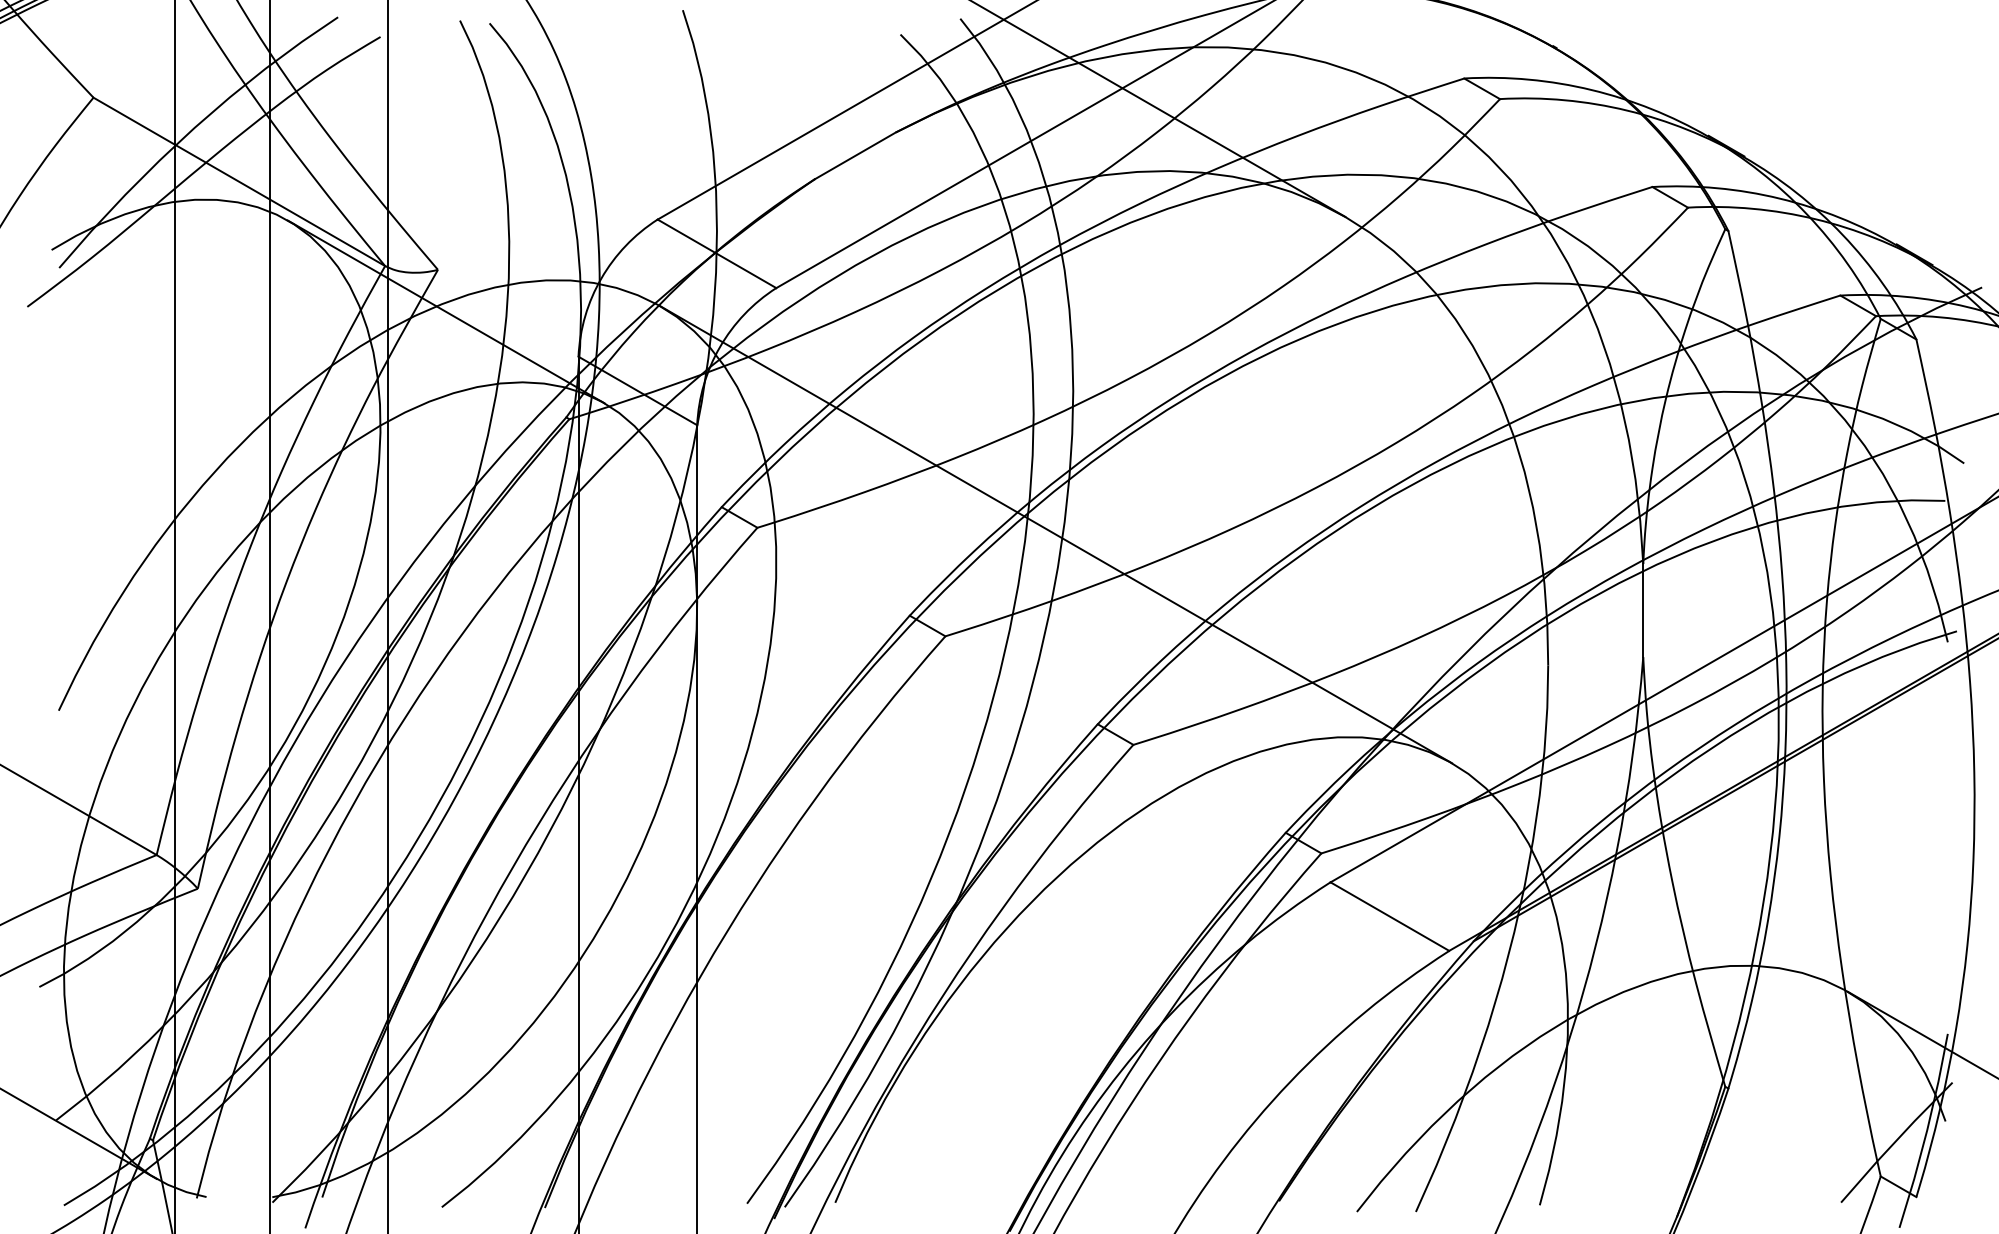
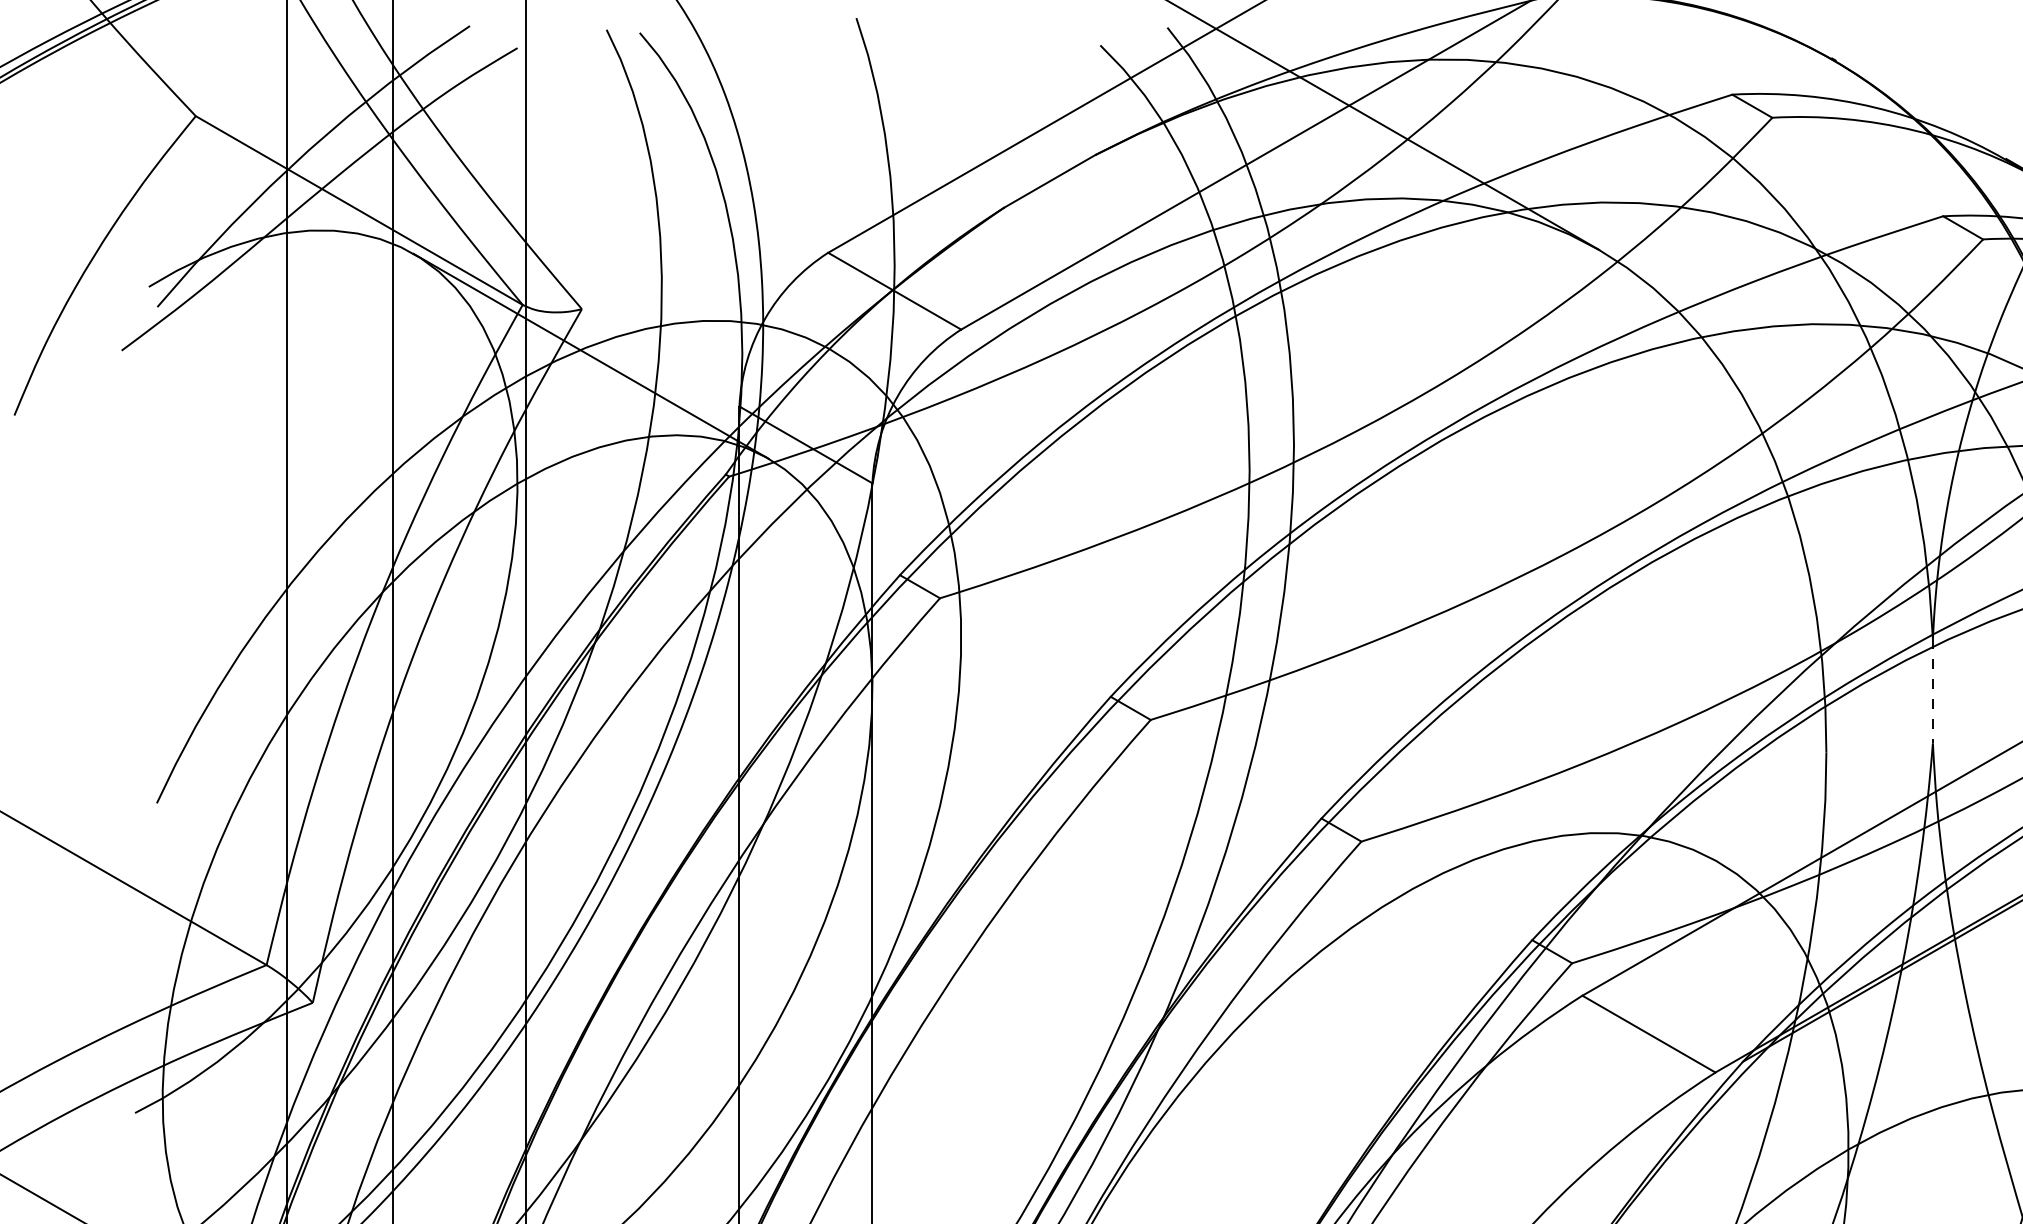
line: (1056, 534) -> (1275, 605), removed
line: (1643, 610) -> (1933, 690), solid -> dashed

